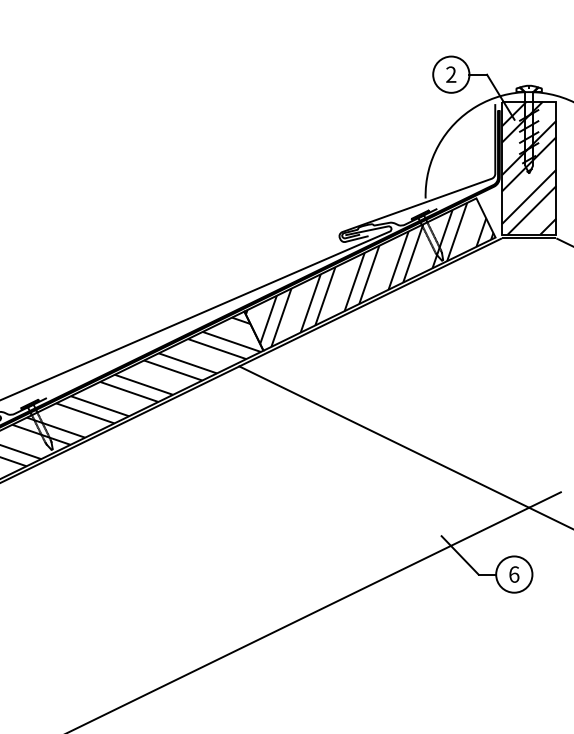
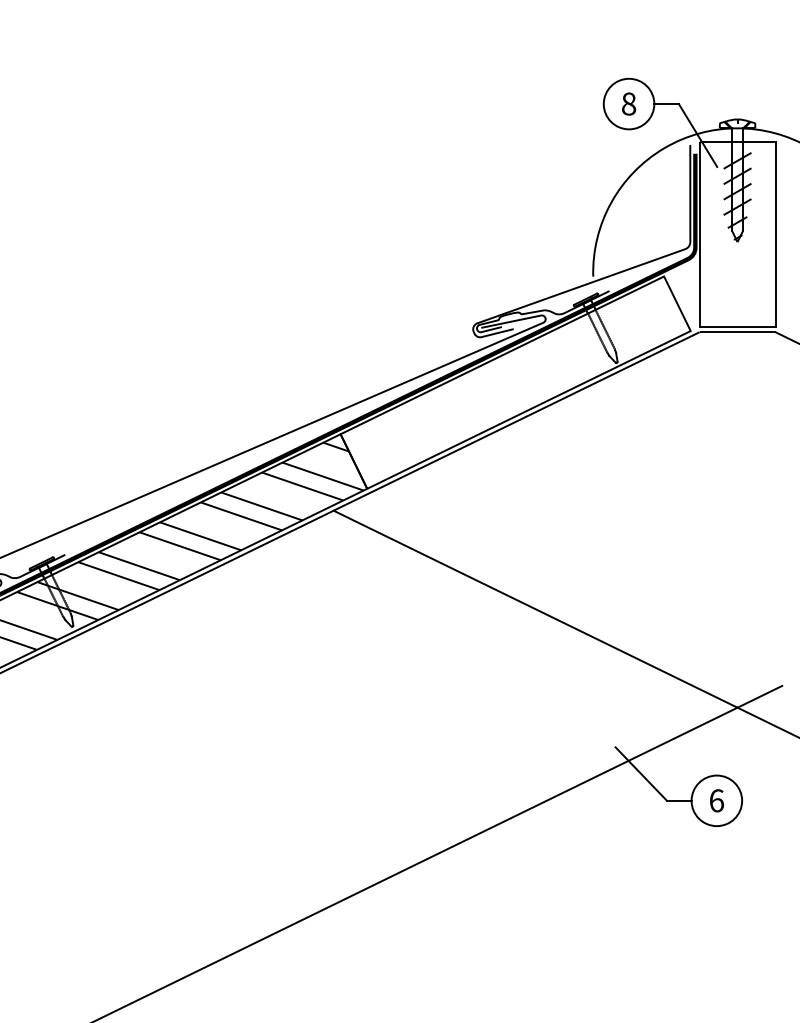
text: (450, 74) -> (628, 103), 2 -> 8
hatch: (529, 168) -> (737, 234), removed
hatch: (369, 274) -> (514, 382), removed

